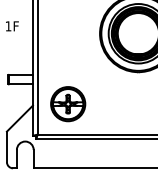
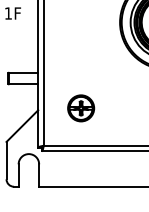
part: (67, 103) -> (80, 107), size x0.62

